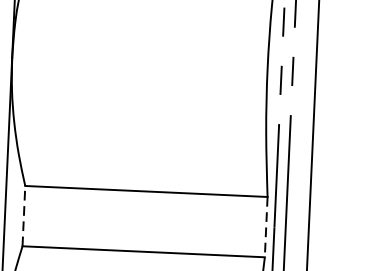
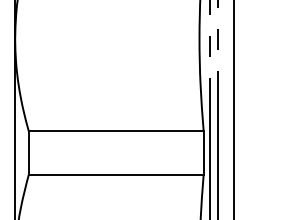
line: (23, 216) -> (28, 153), dashed -> solid
line: (265, 227) -> (203, 153), dashed -> solid

